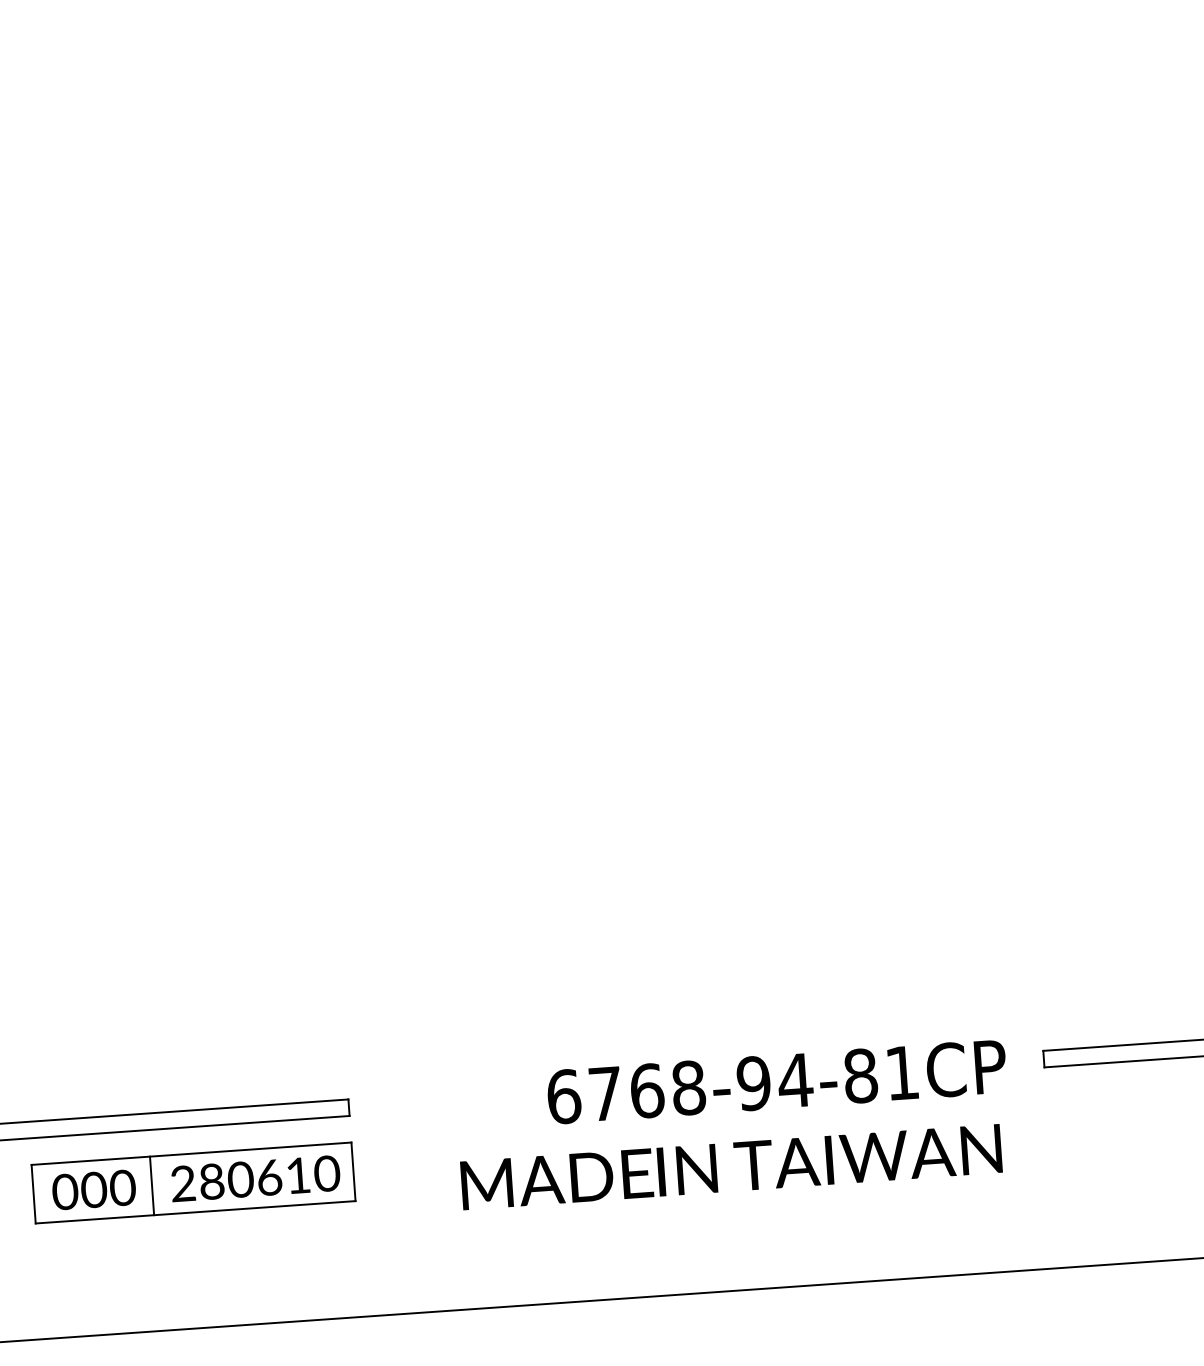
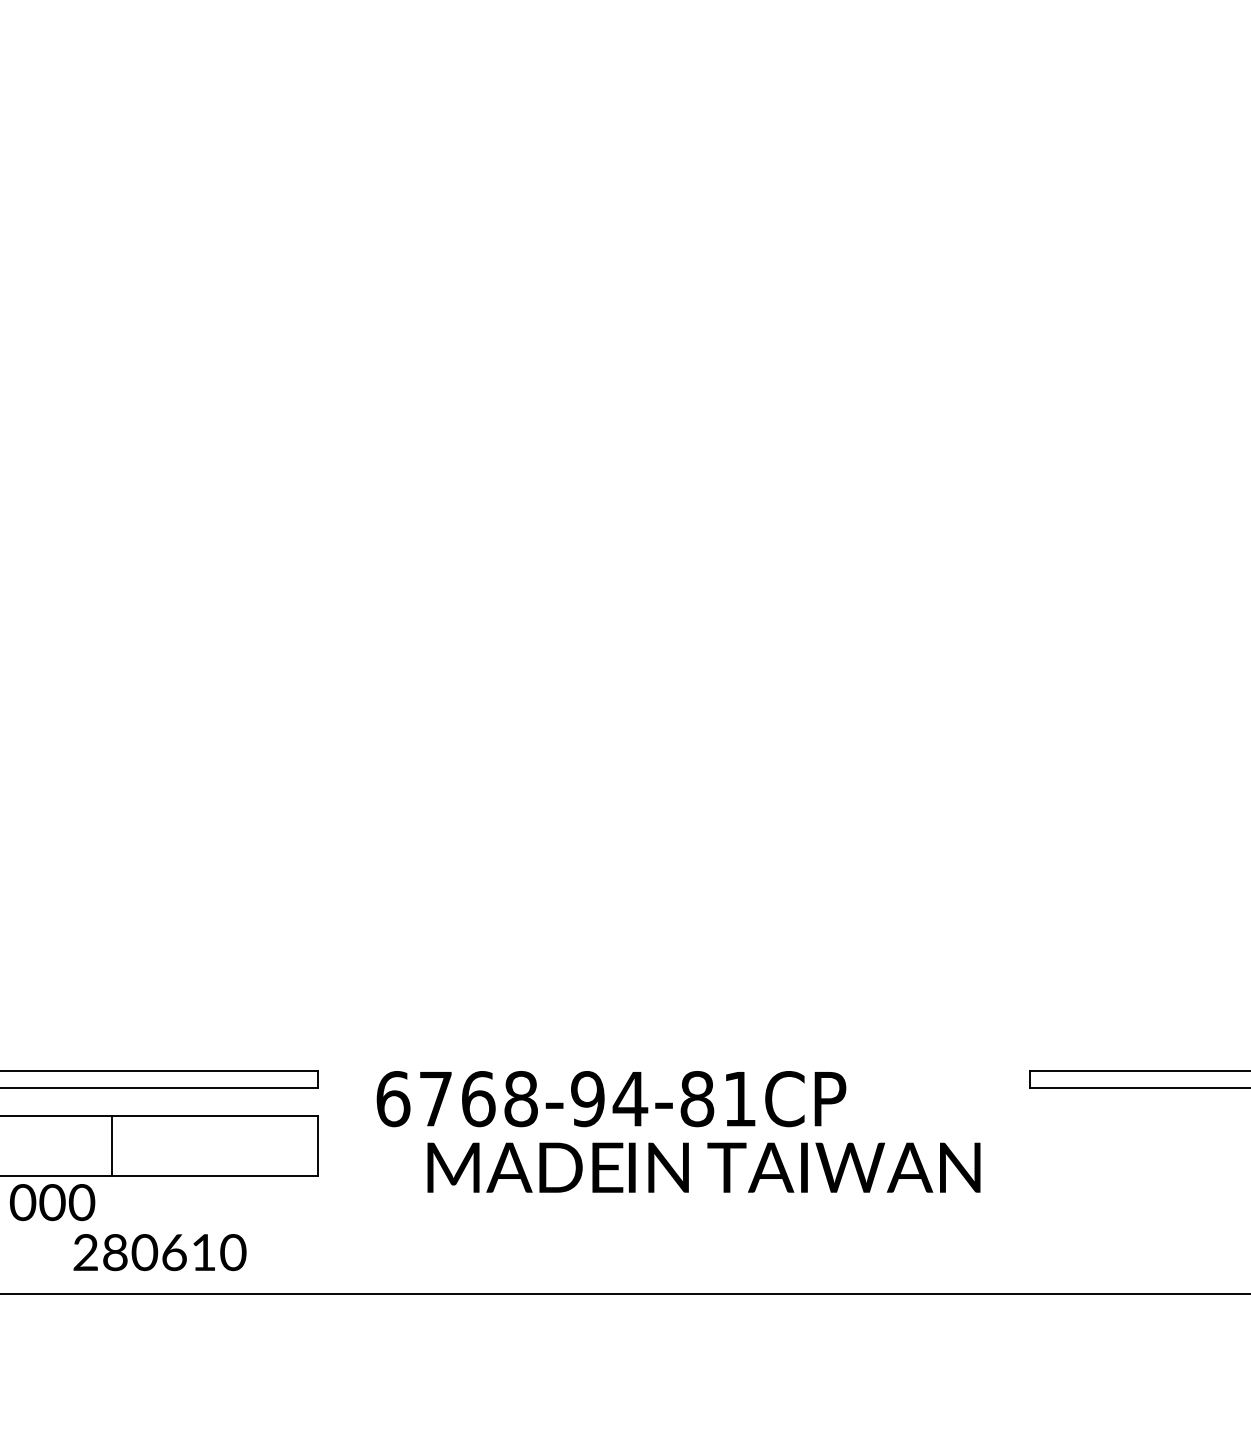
text: (777, 1082) -> (611, 1099), moved
text: (255, 1178) -> (159, 1252), moved
text: (94, 1189) -> (52, 1202), moved

